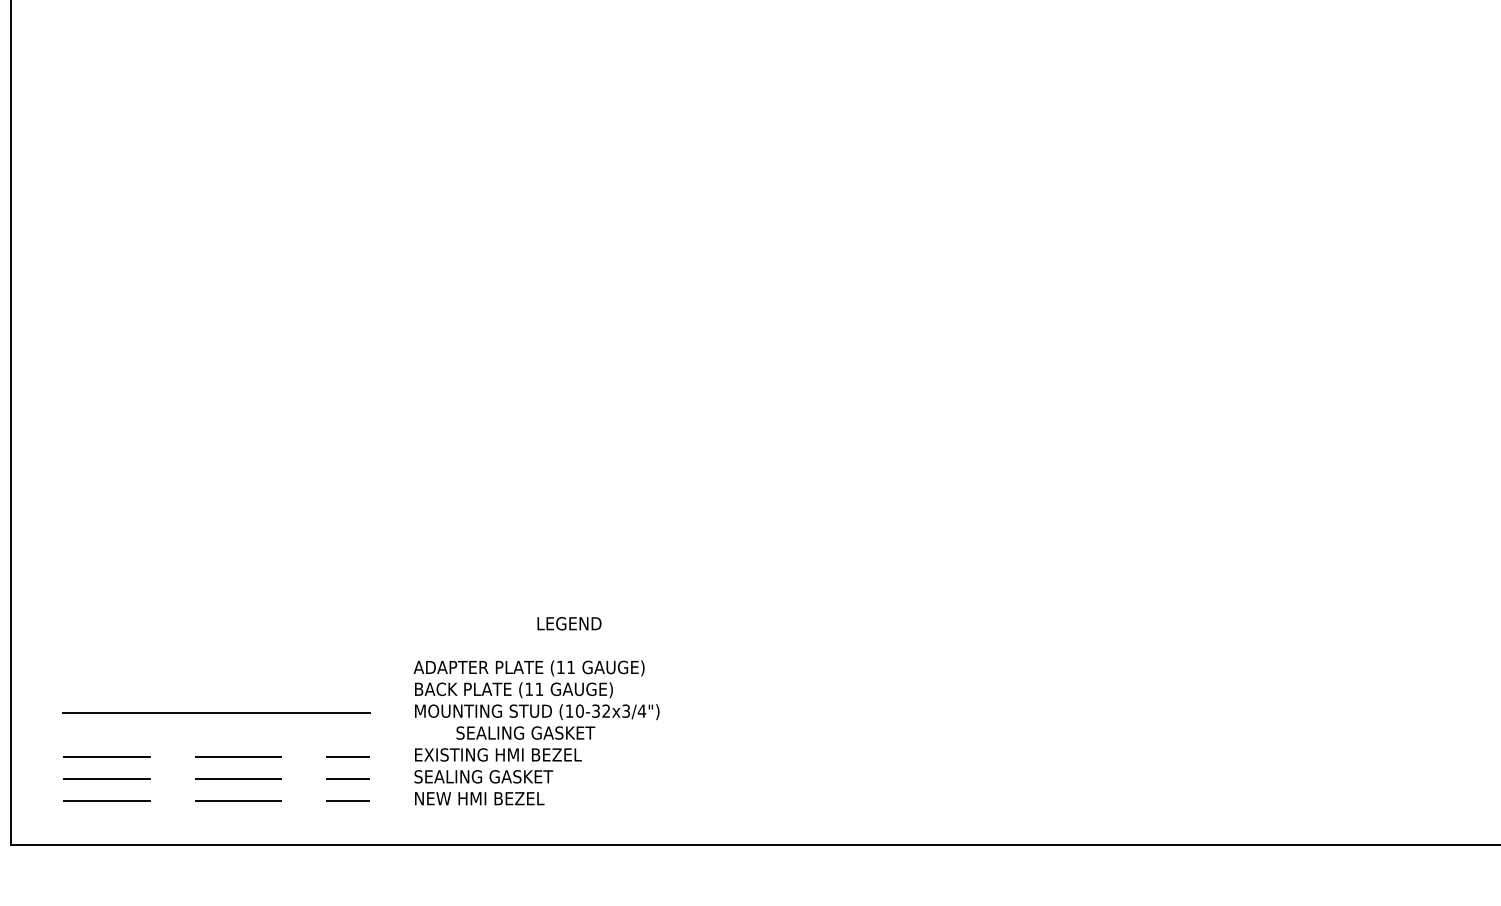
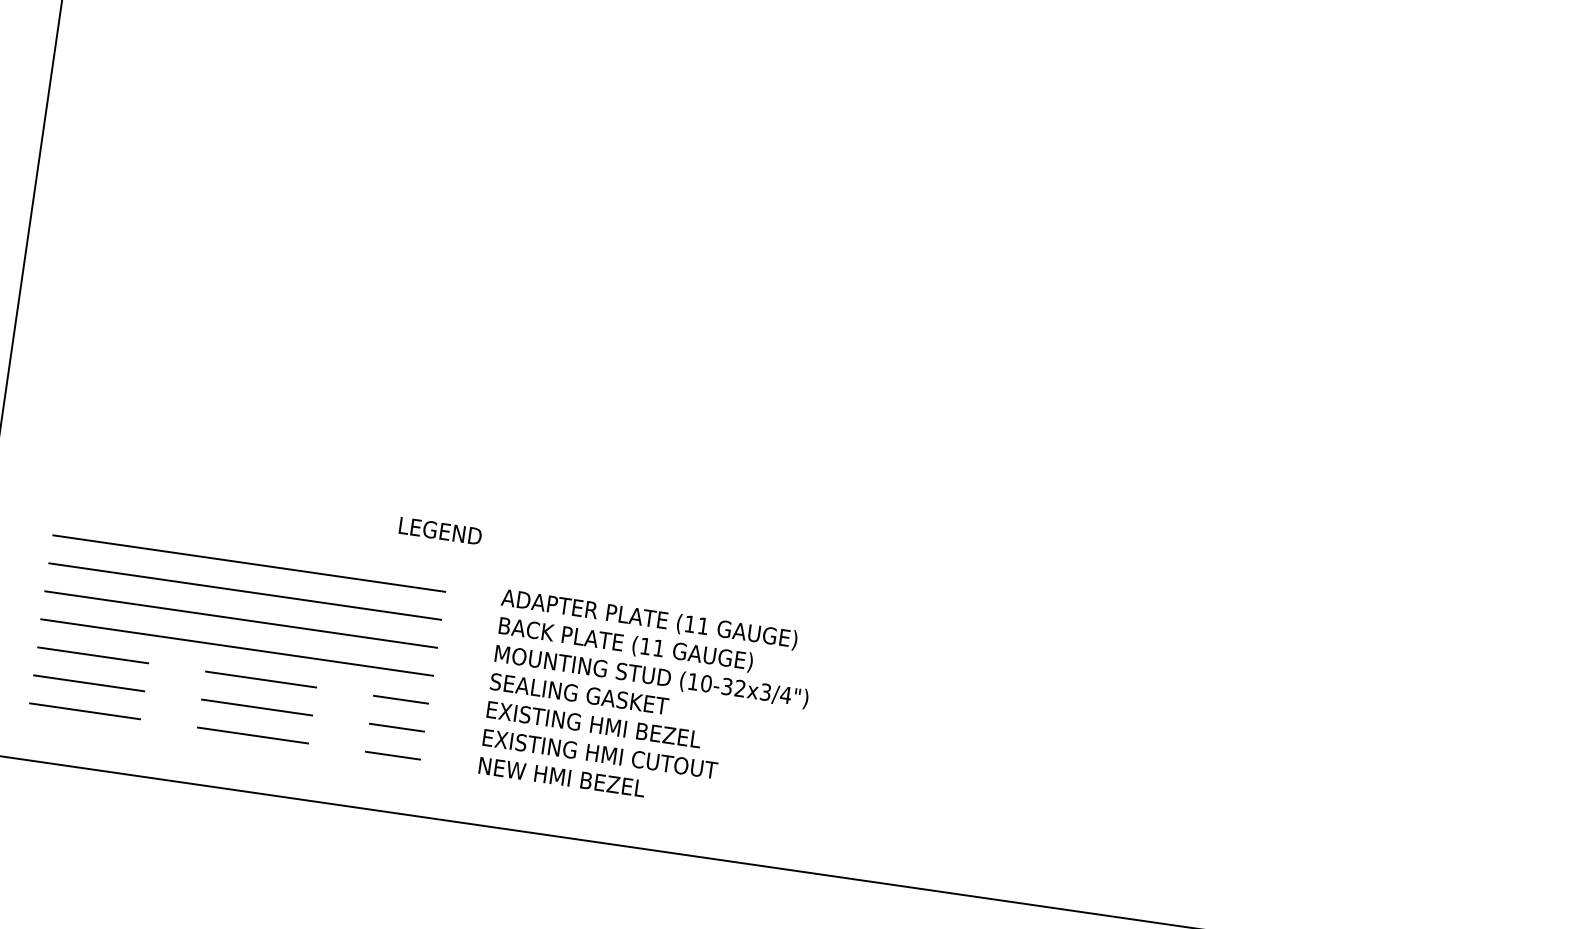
text: (569, 623) -> (440, 530), moved
line: (216, 669) -> (249, 563), added
line: (216, 691) -> (245, 591), added
text: (525, 732) -> (579, 693), moved
line: (216, 735) -> (237, 647), added
text: (505, 776) -> (599, 753), SEALING GASKET -> EXISTING HMI CUTOUT

